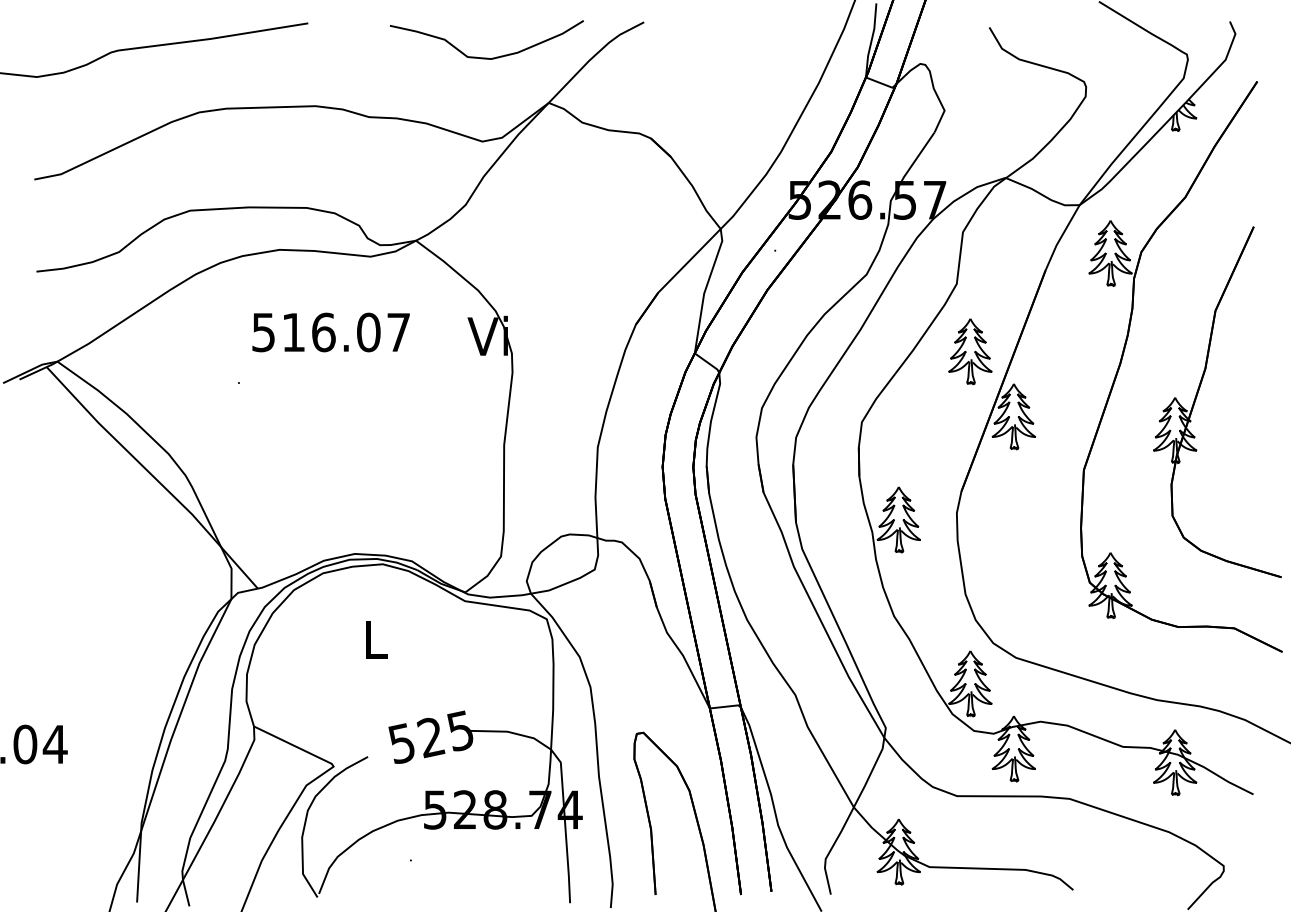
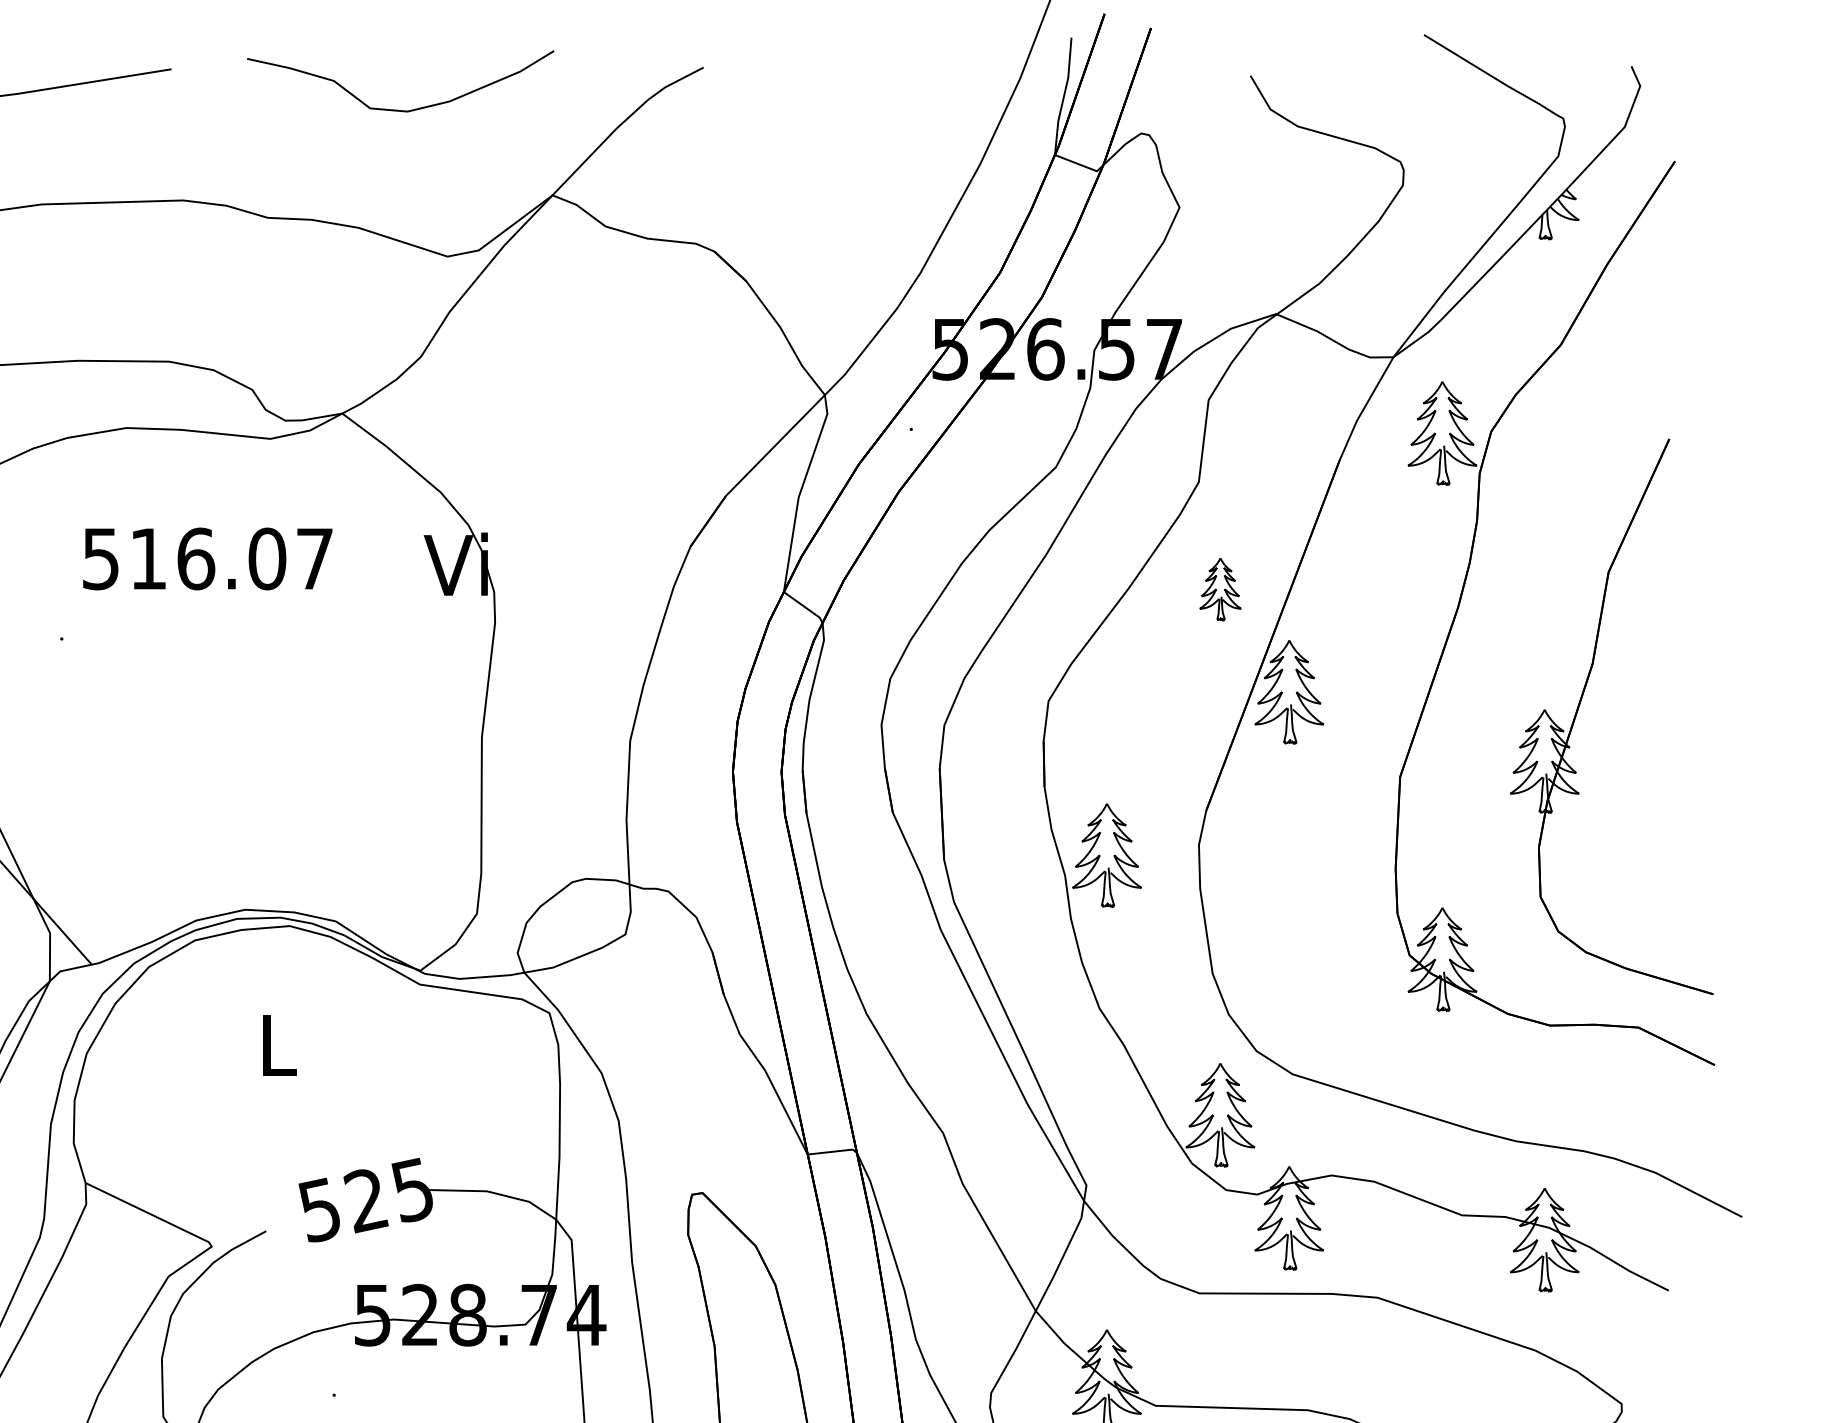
curve: (486, 57) -> (400, 109), moved
part: (970, 351) -> (1220, 589), size x0.6
part: (1197, 396) -> (1580, 707), moved

